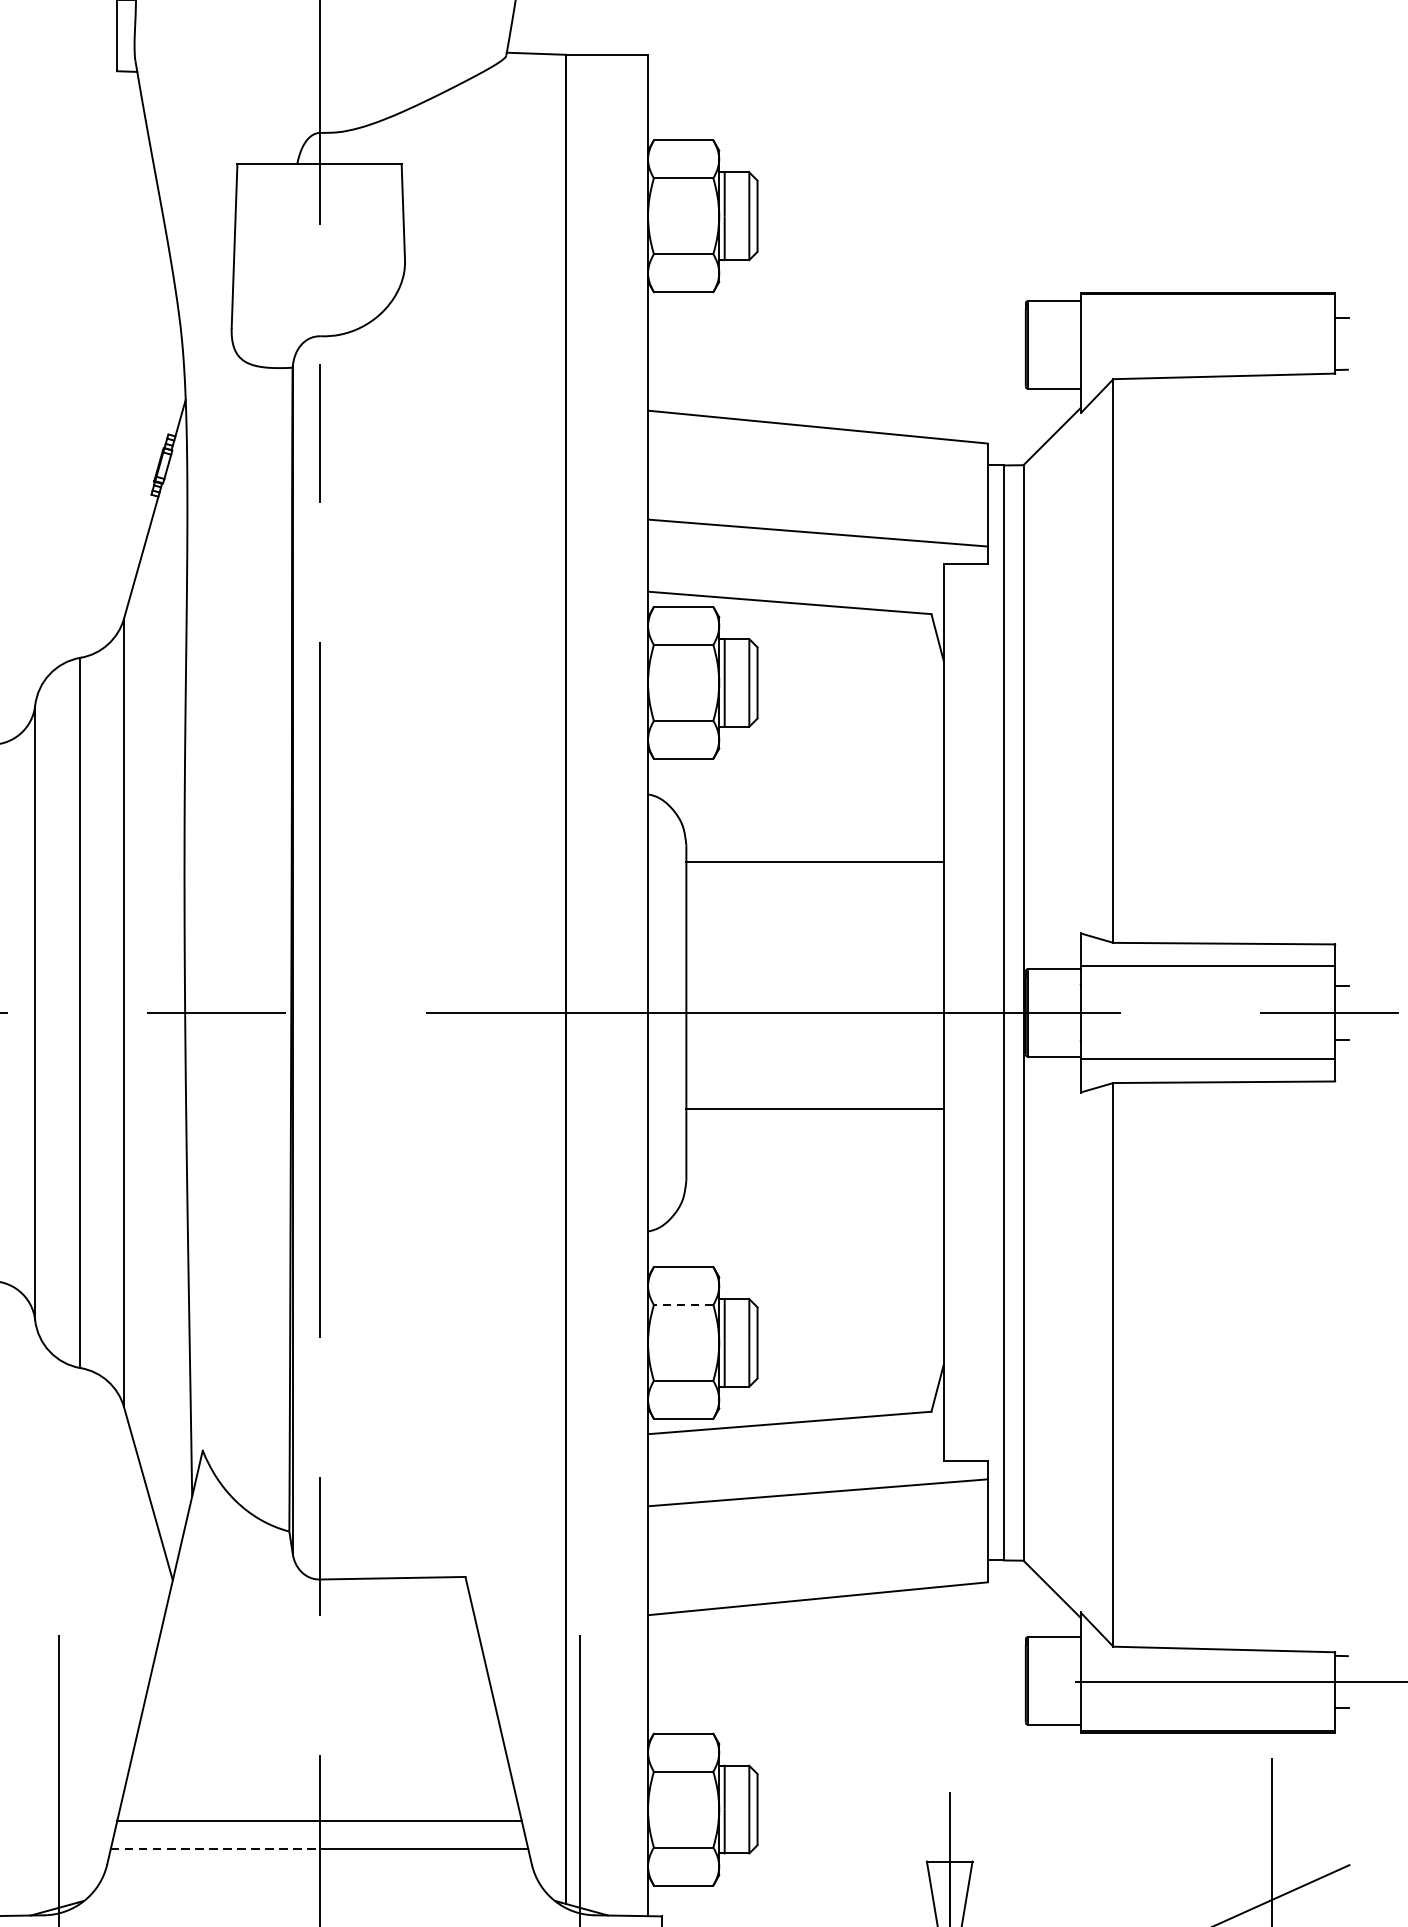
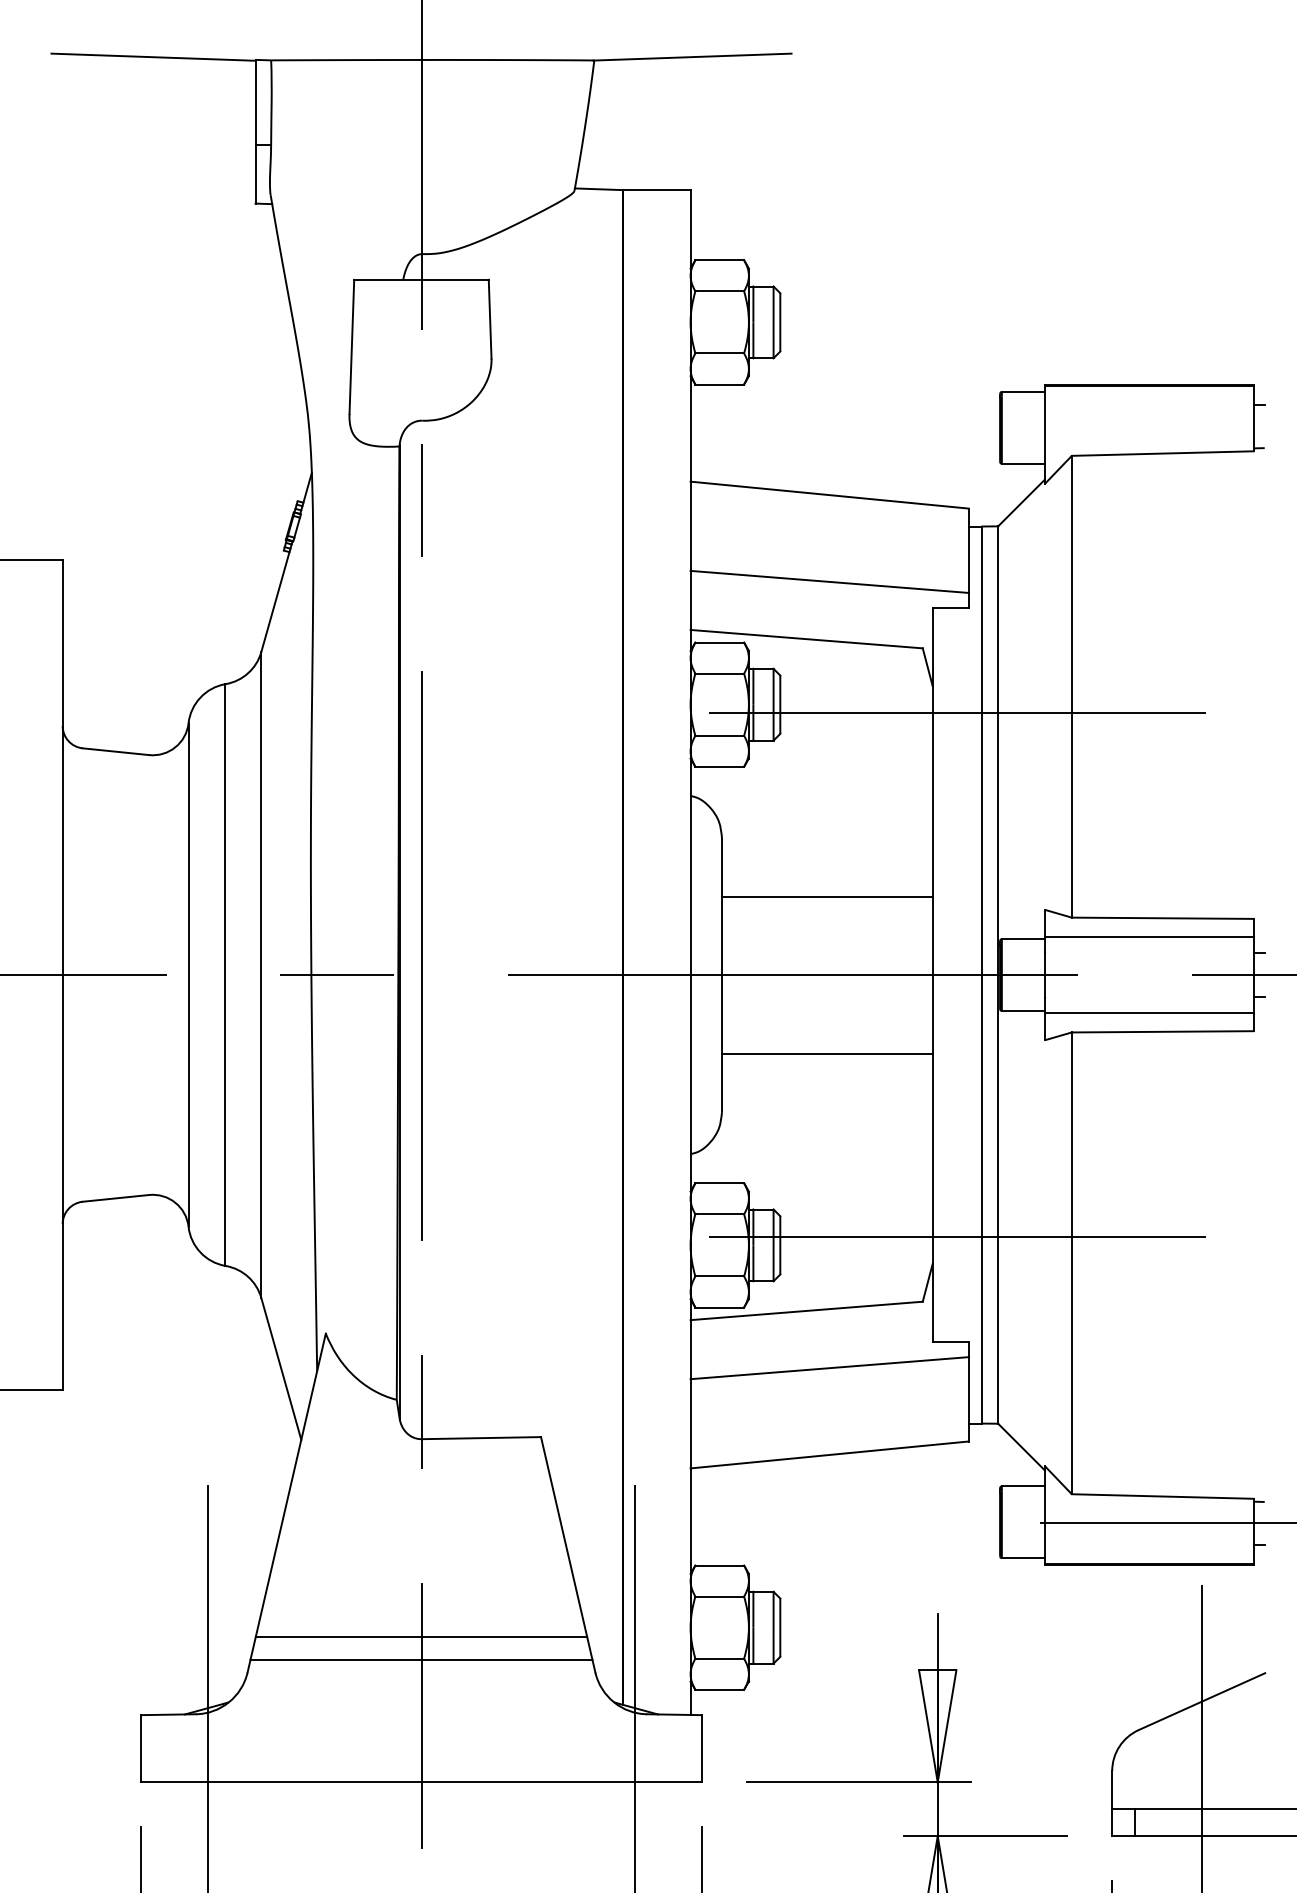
line: (973, 693) -> (957, 713), added
line: (815, 862) -> (827, 896), moved
line: (683, 1305) -> (719, 1214), dashed -> solid
line: (973, 1332) -> (957, 1236), added
line: (215, 1848) -> (336, 1659), dashed -> solid

